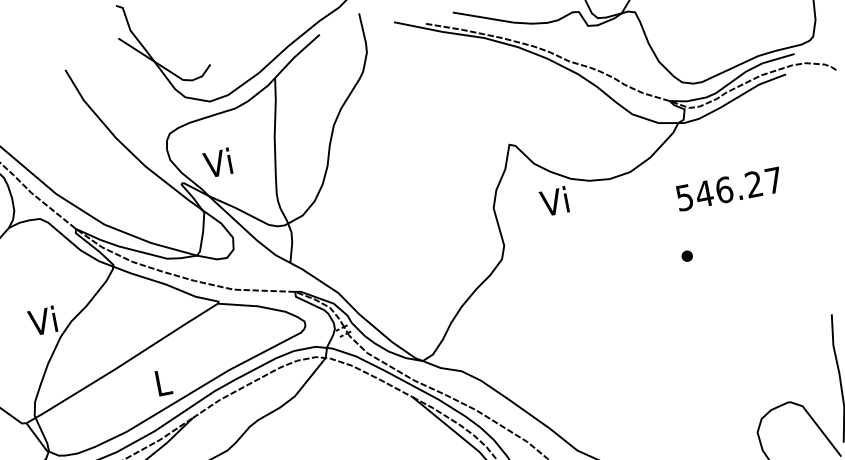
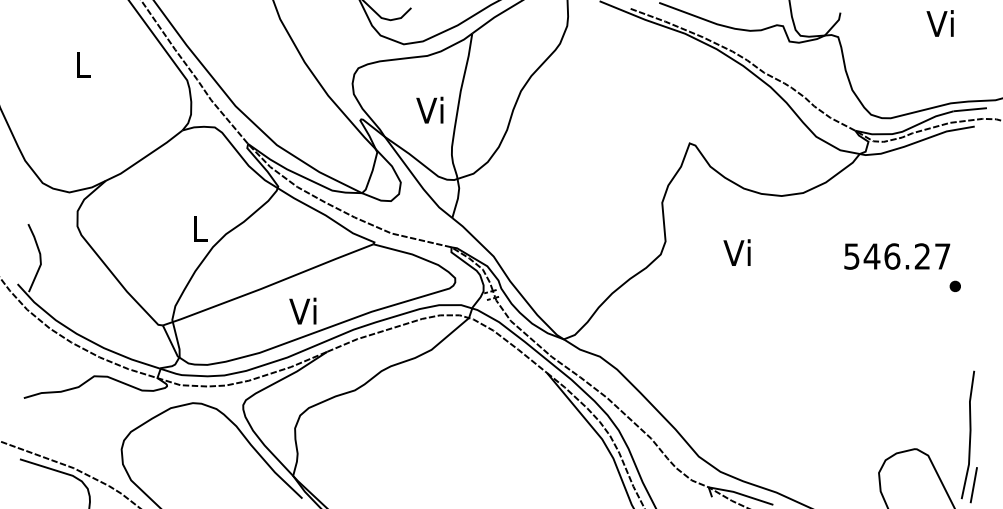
text: (217, 162) -> (429, 109), moved
text: (729, 189) -> (897, 256), moved
text: (553, 201) -> (736, 252), moved
part: (686, 255) -> (954, 285), moved
text: (41, 320) -> (197, 227), Vi -> L
text: (160, 382) -> (302, 310), L -> Vi

